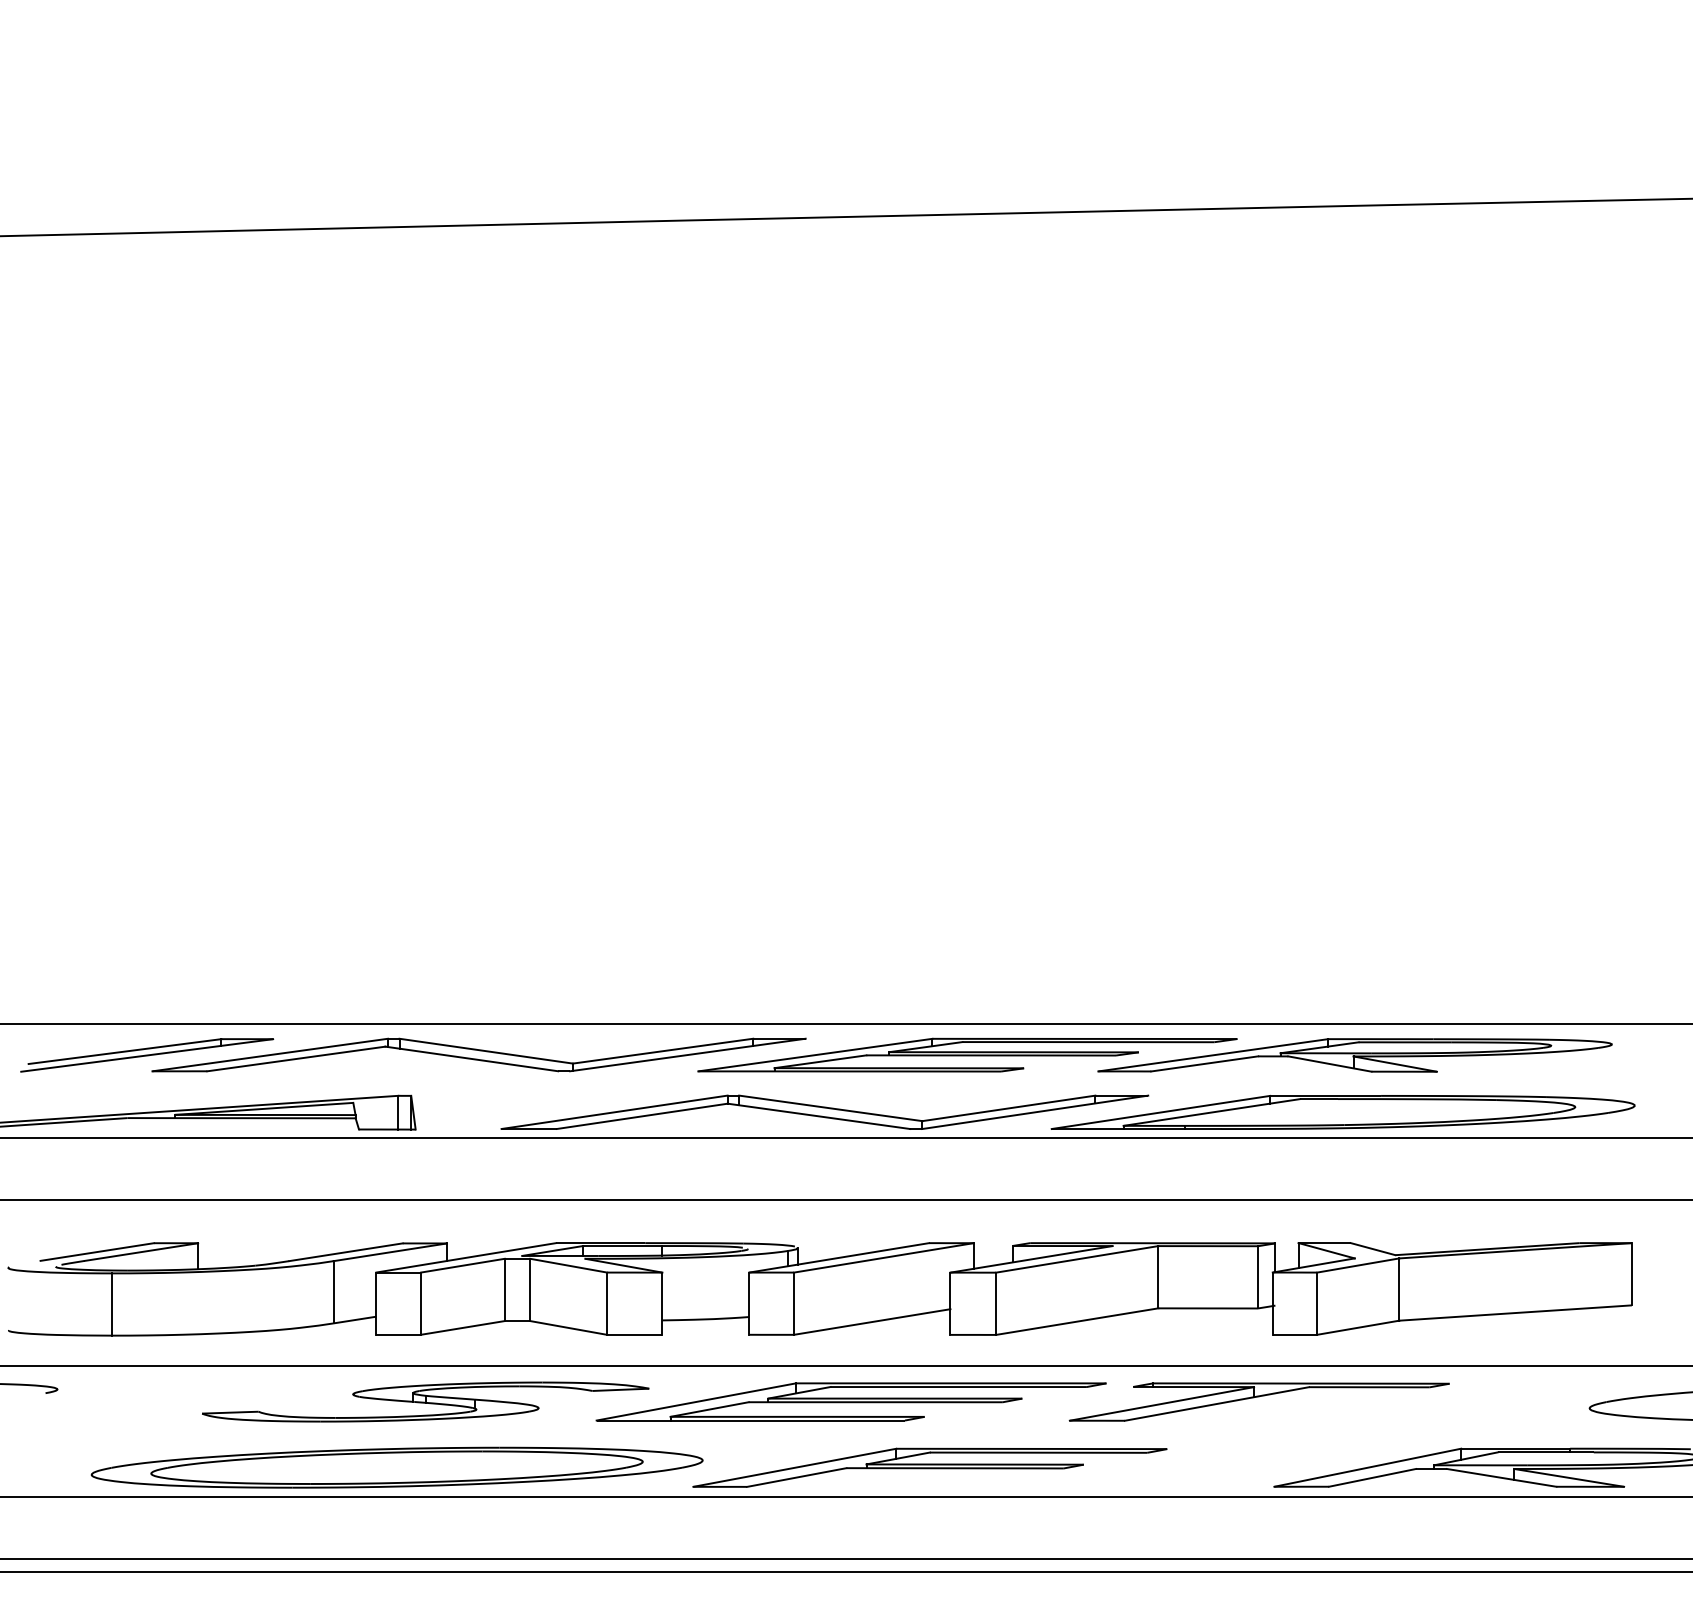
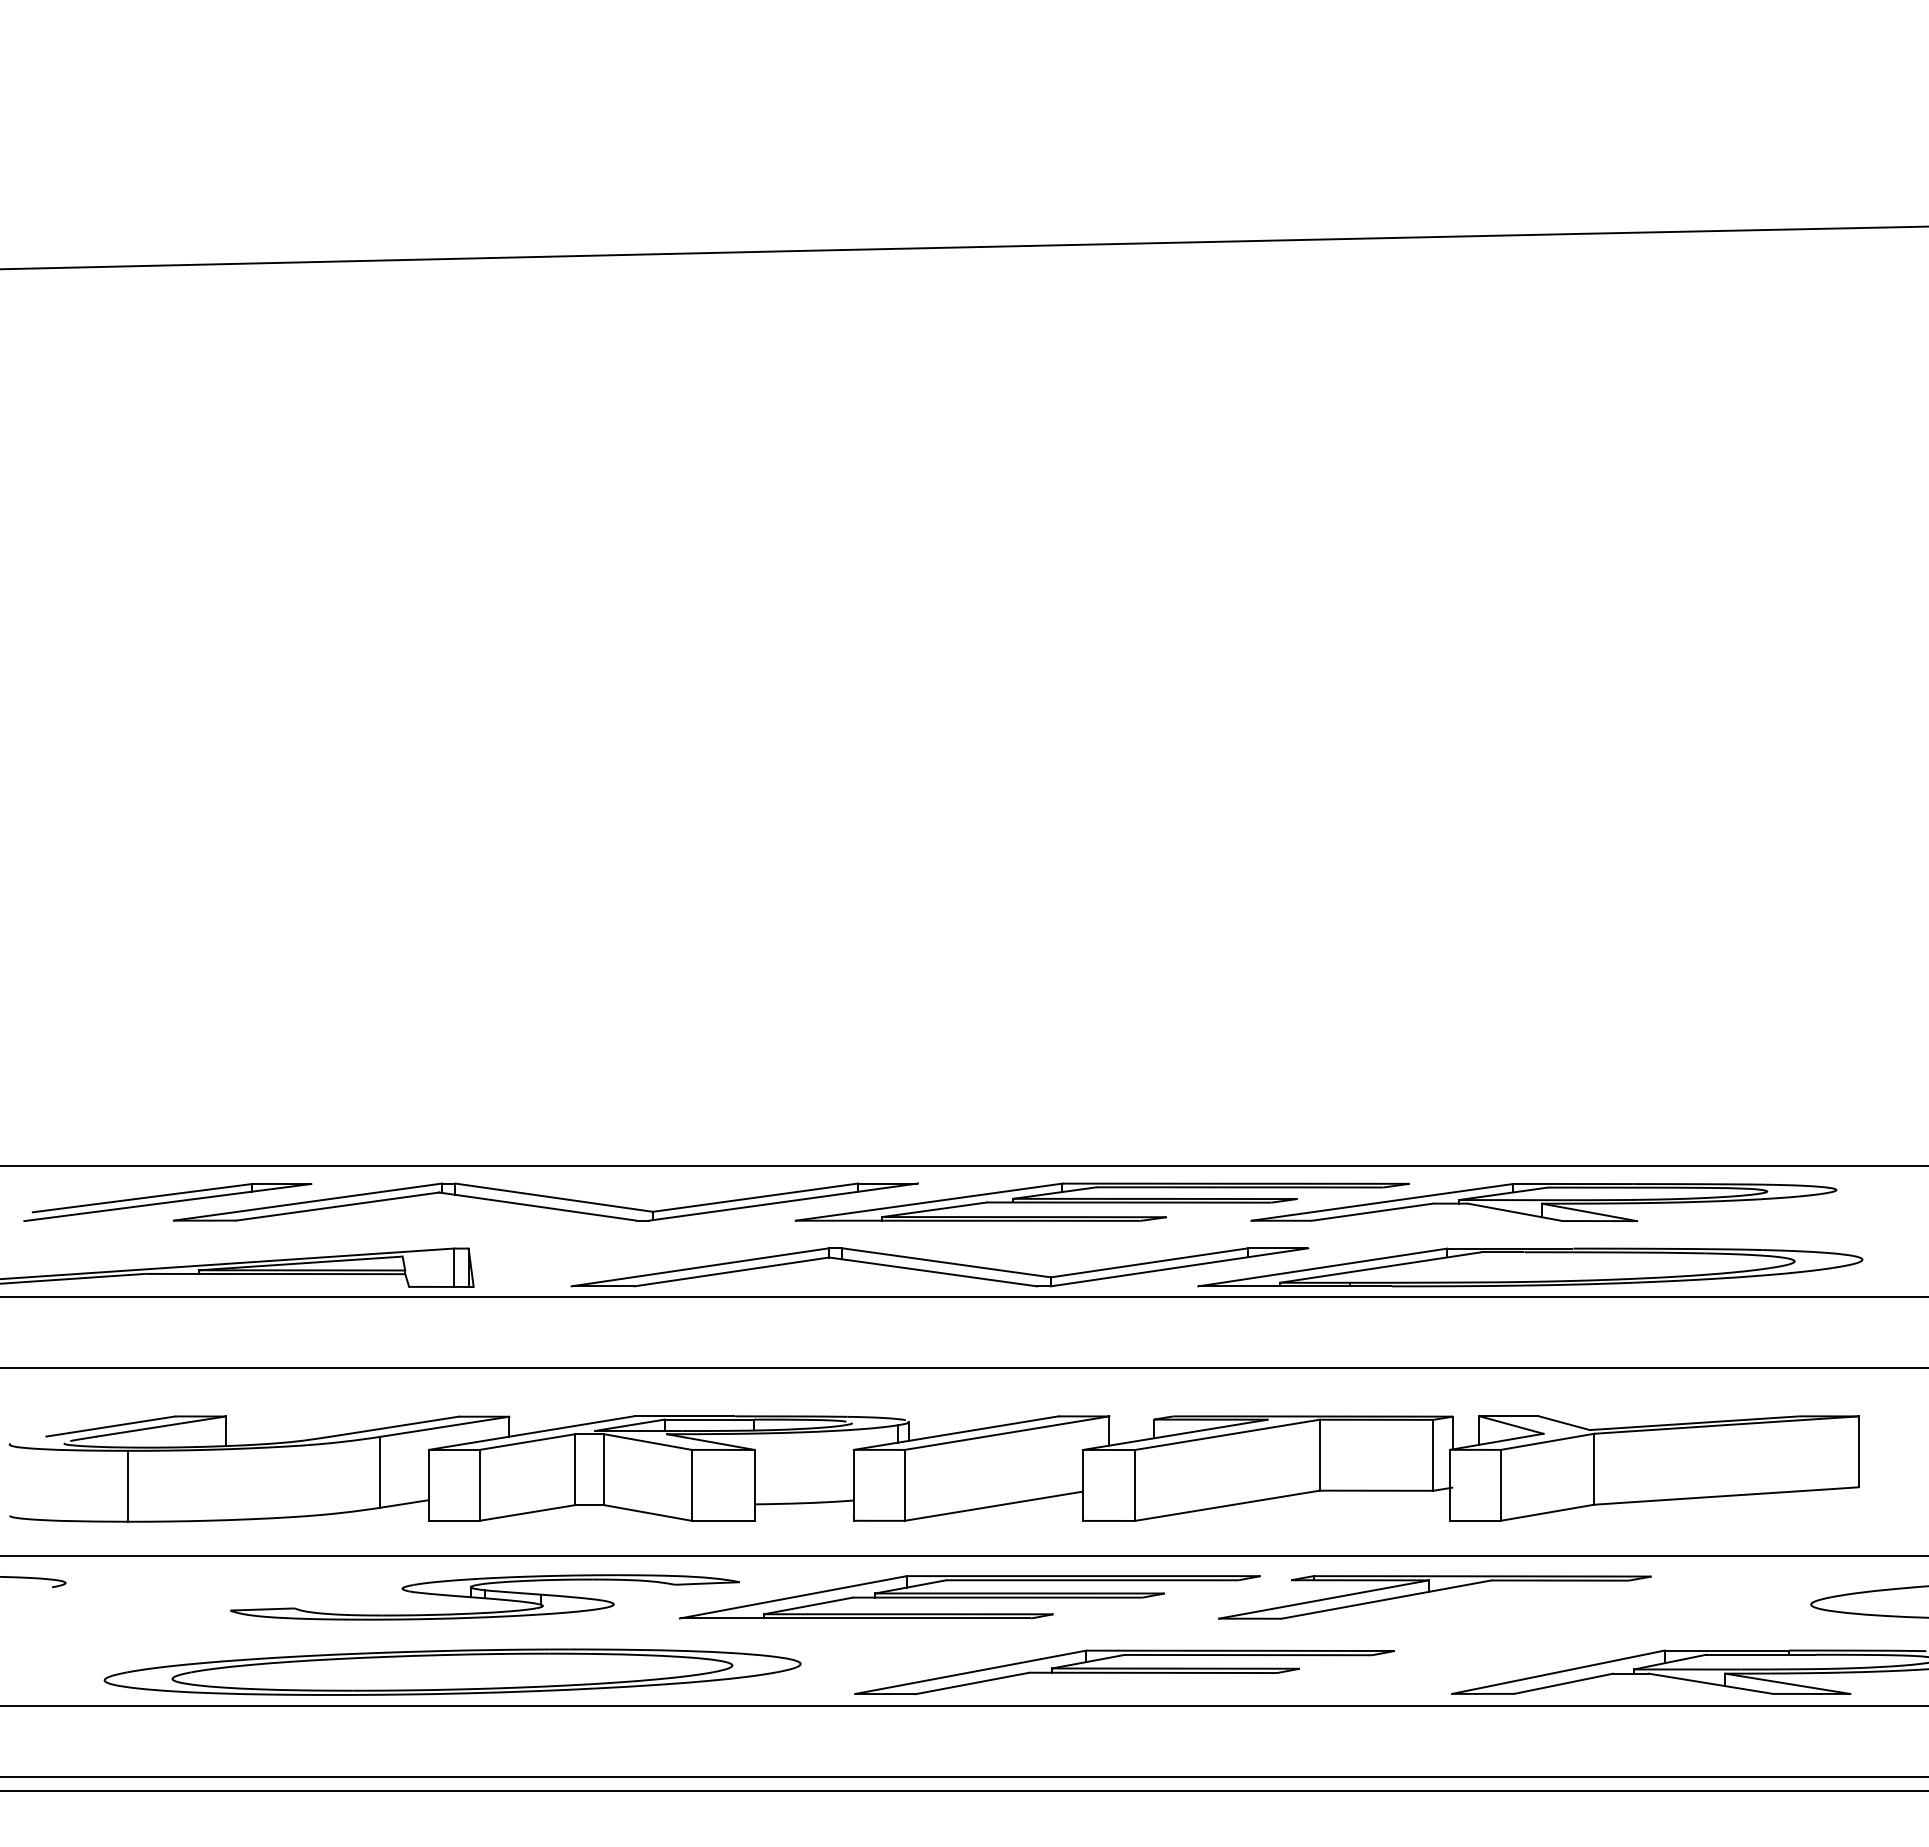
part: (929, 1467) -> (1124, 1671), moved

